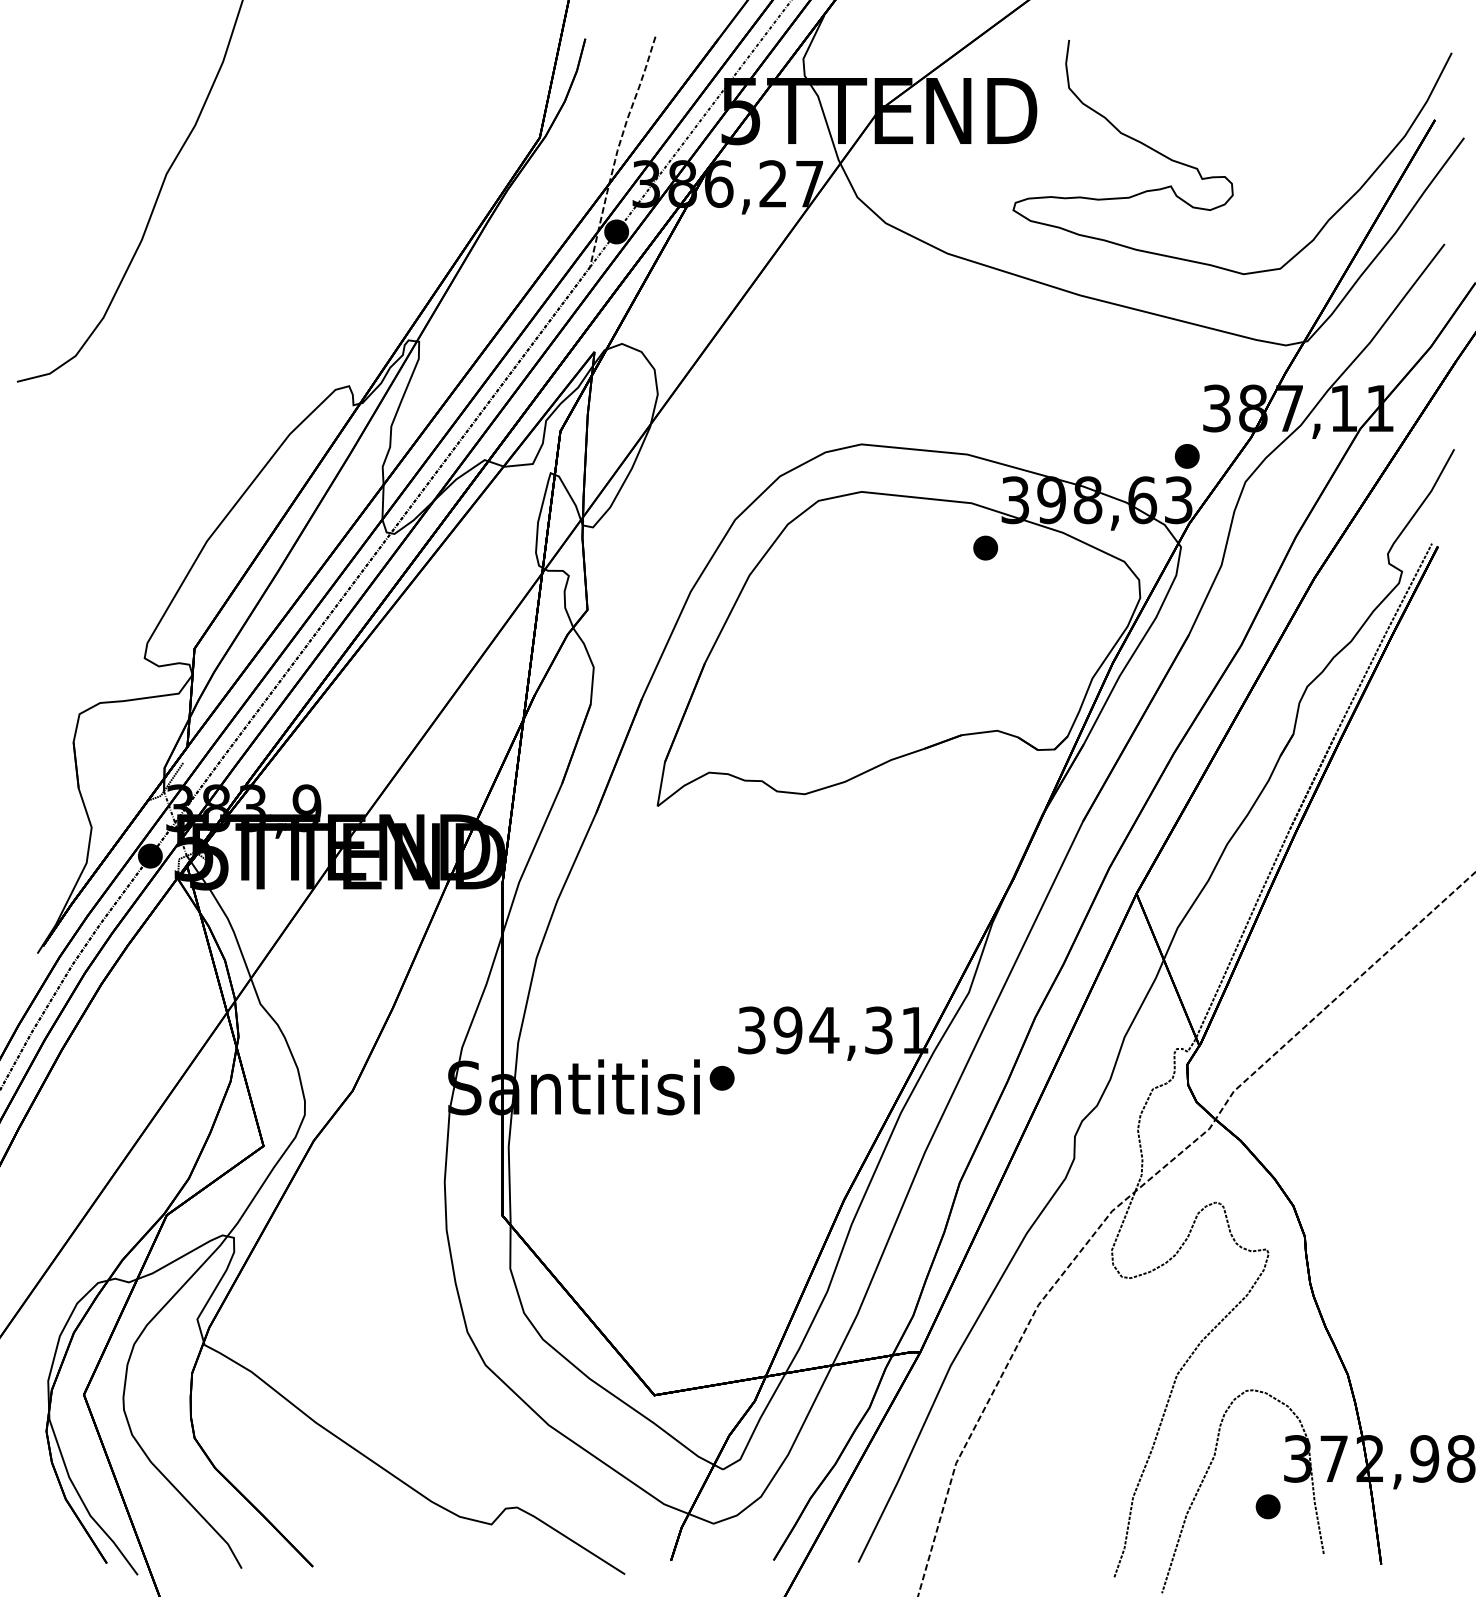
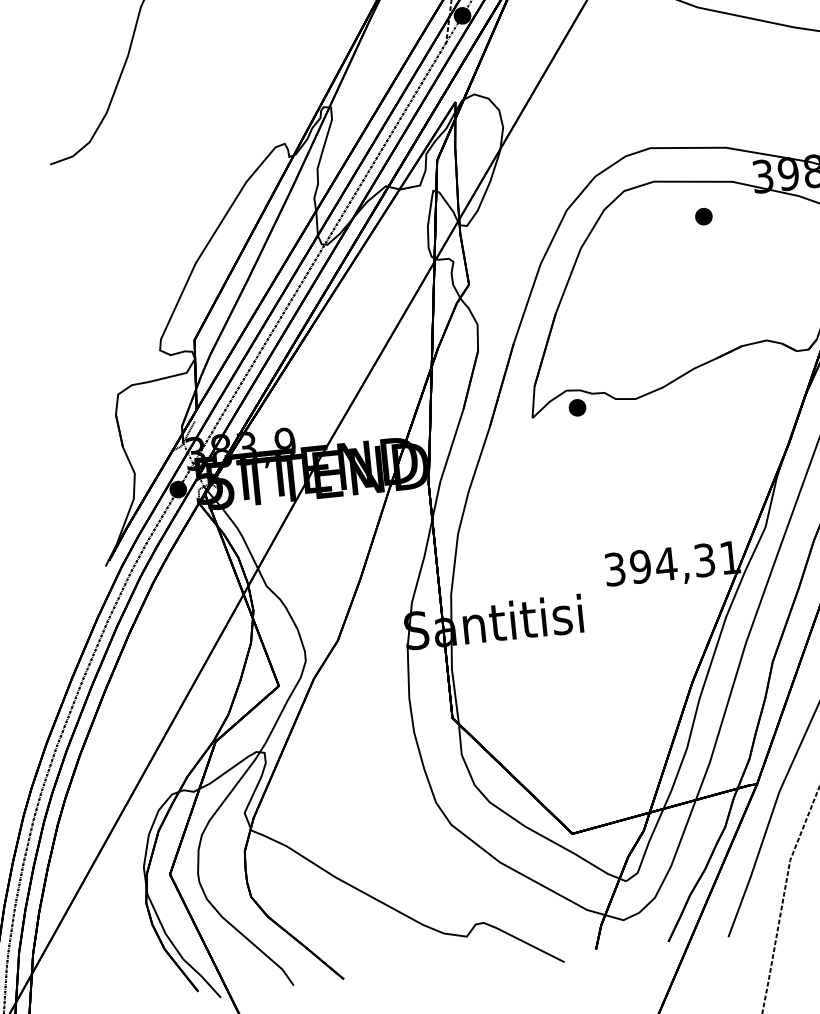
part: (985, 547) -> (703, 216), moved
part: (721, 1077) -> (577, 407), moved

